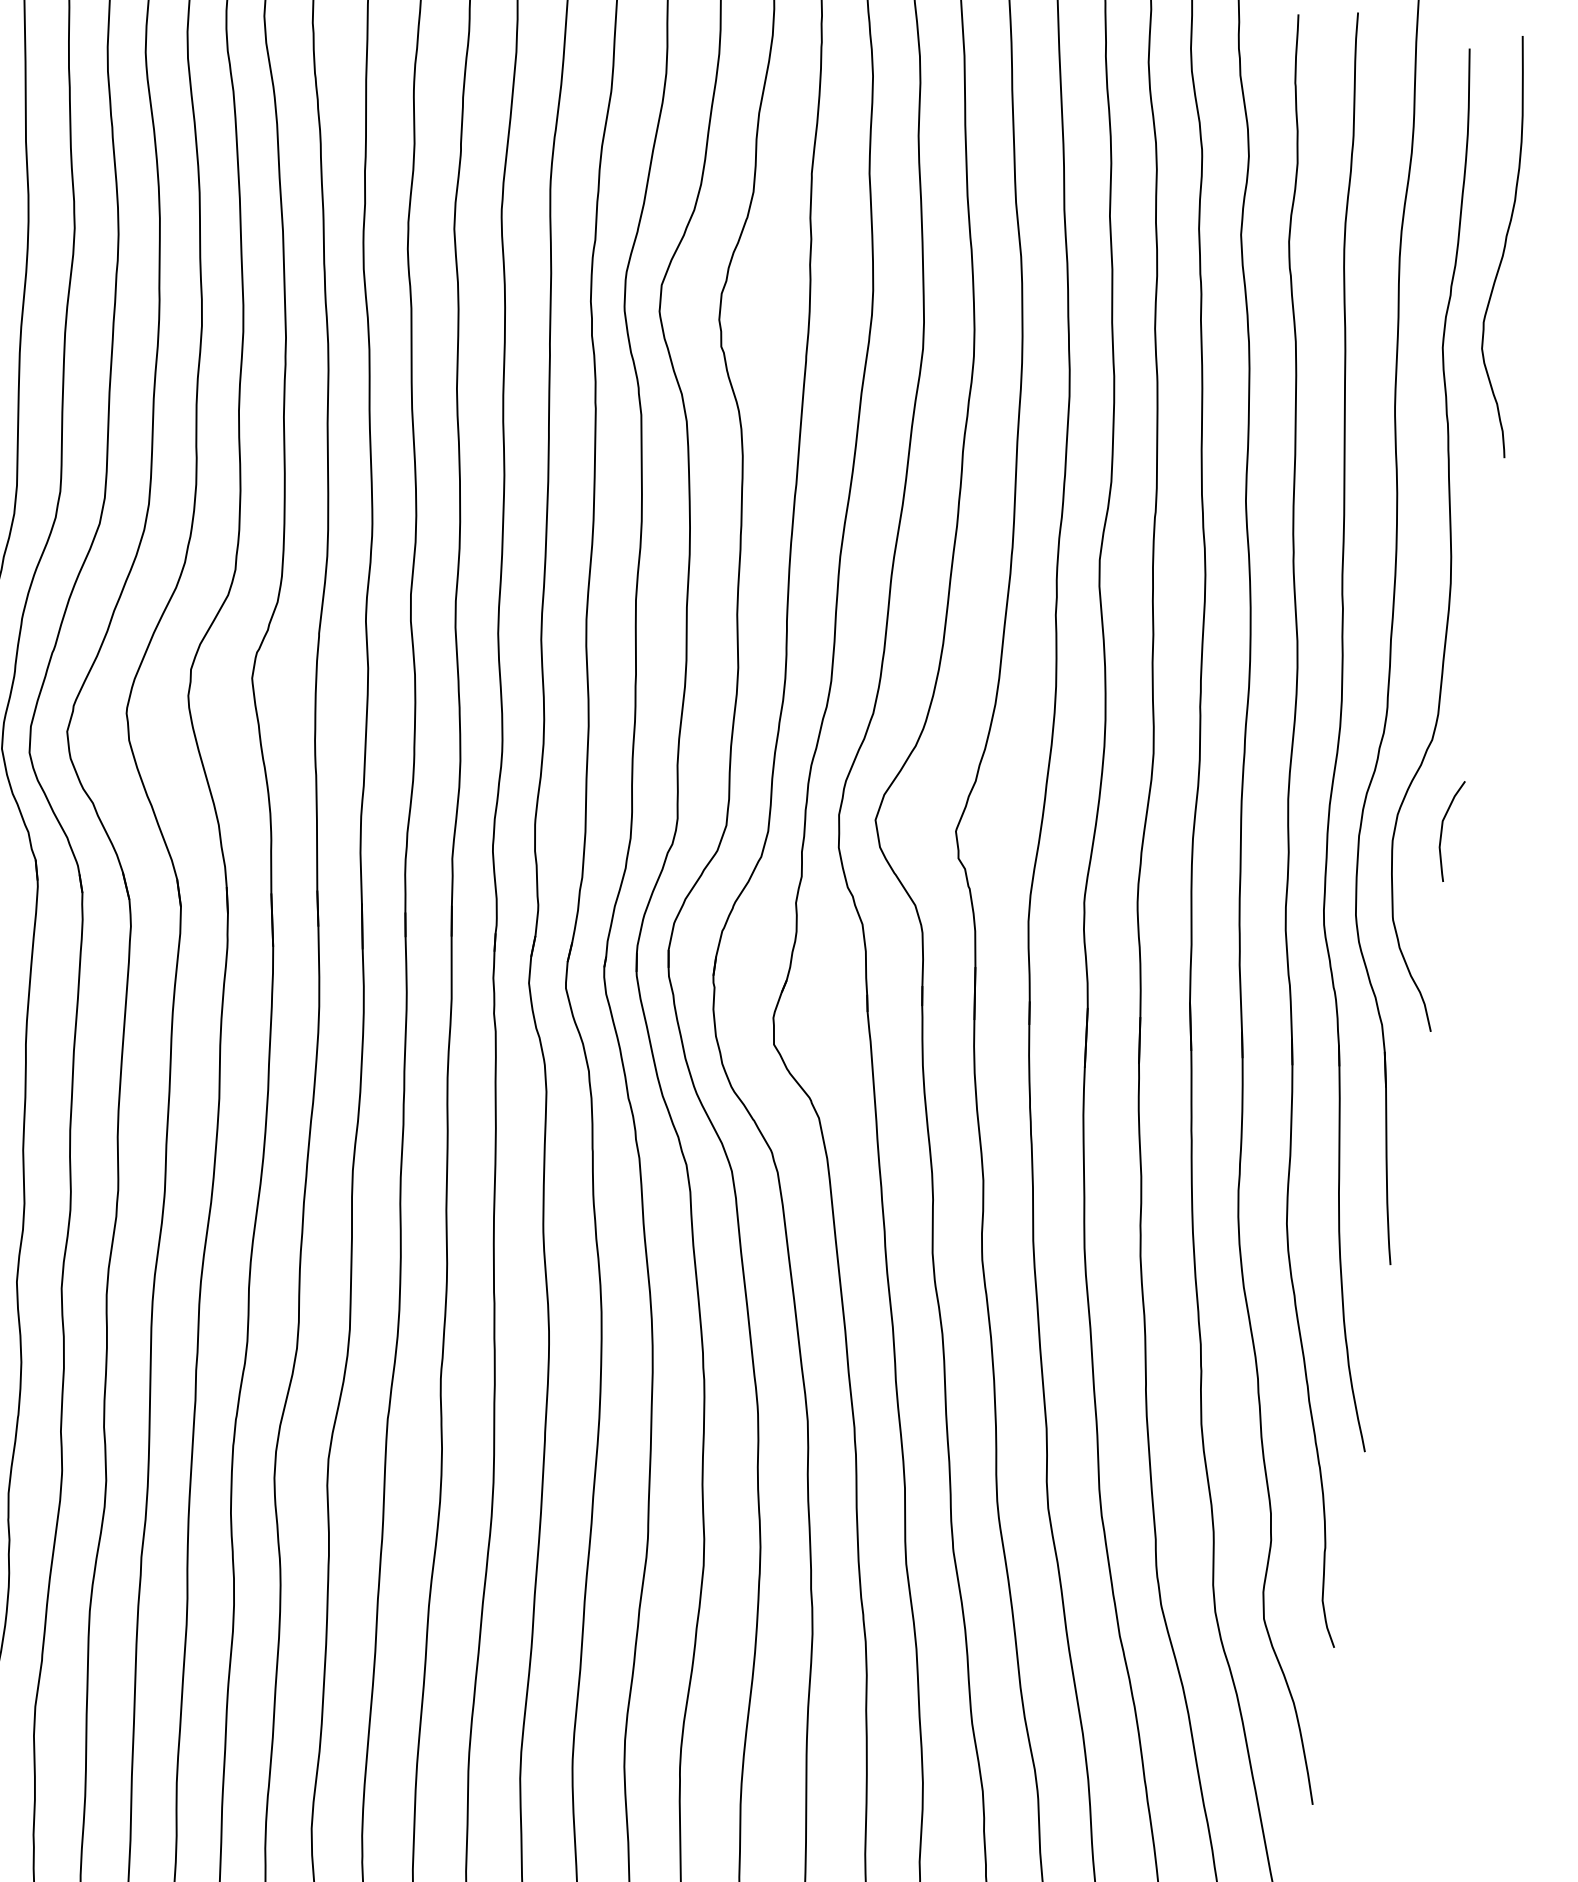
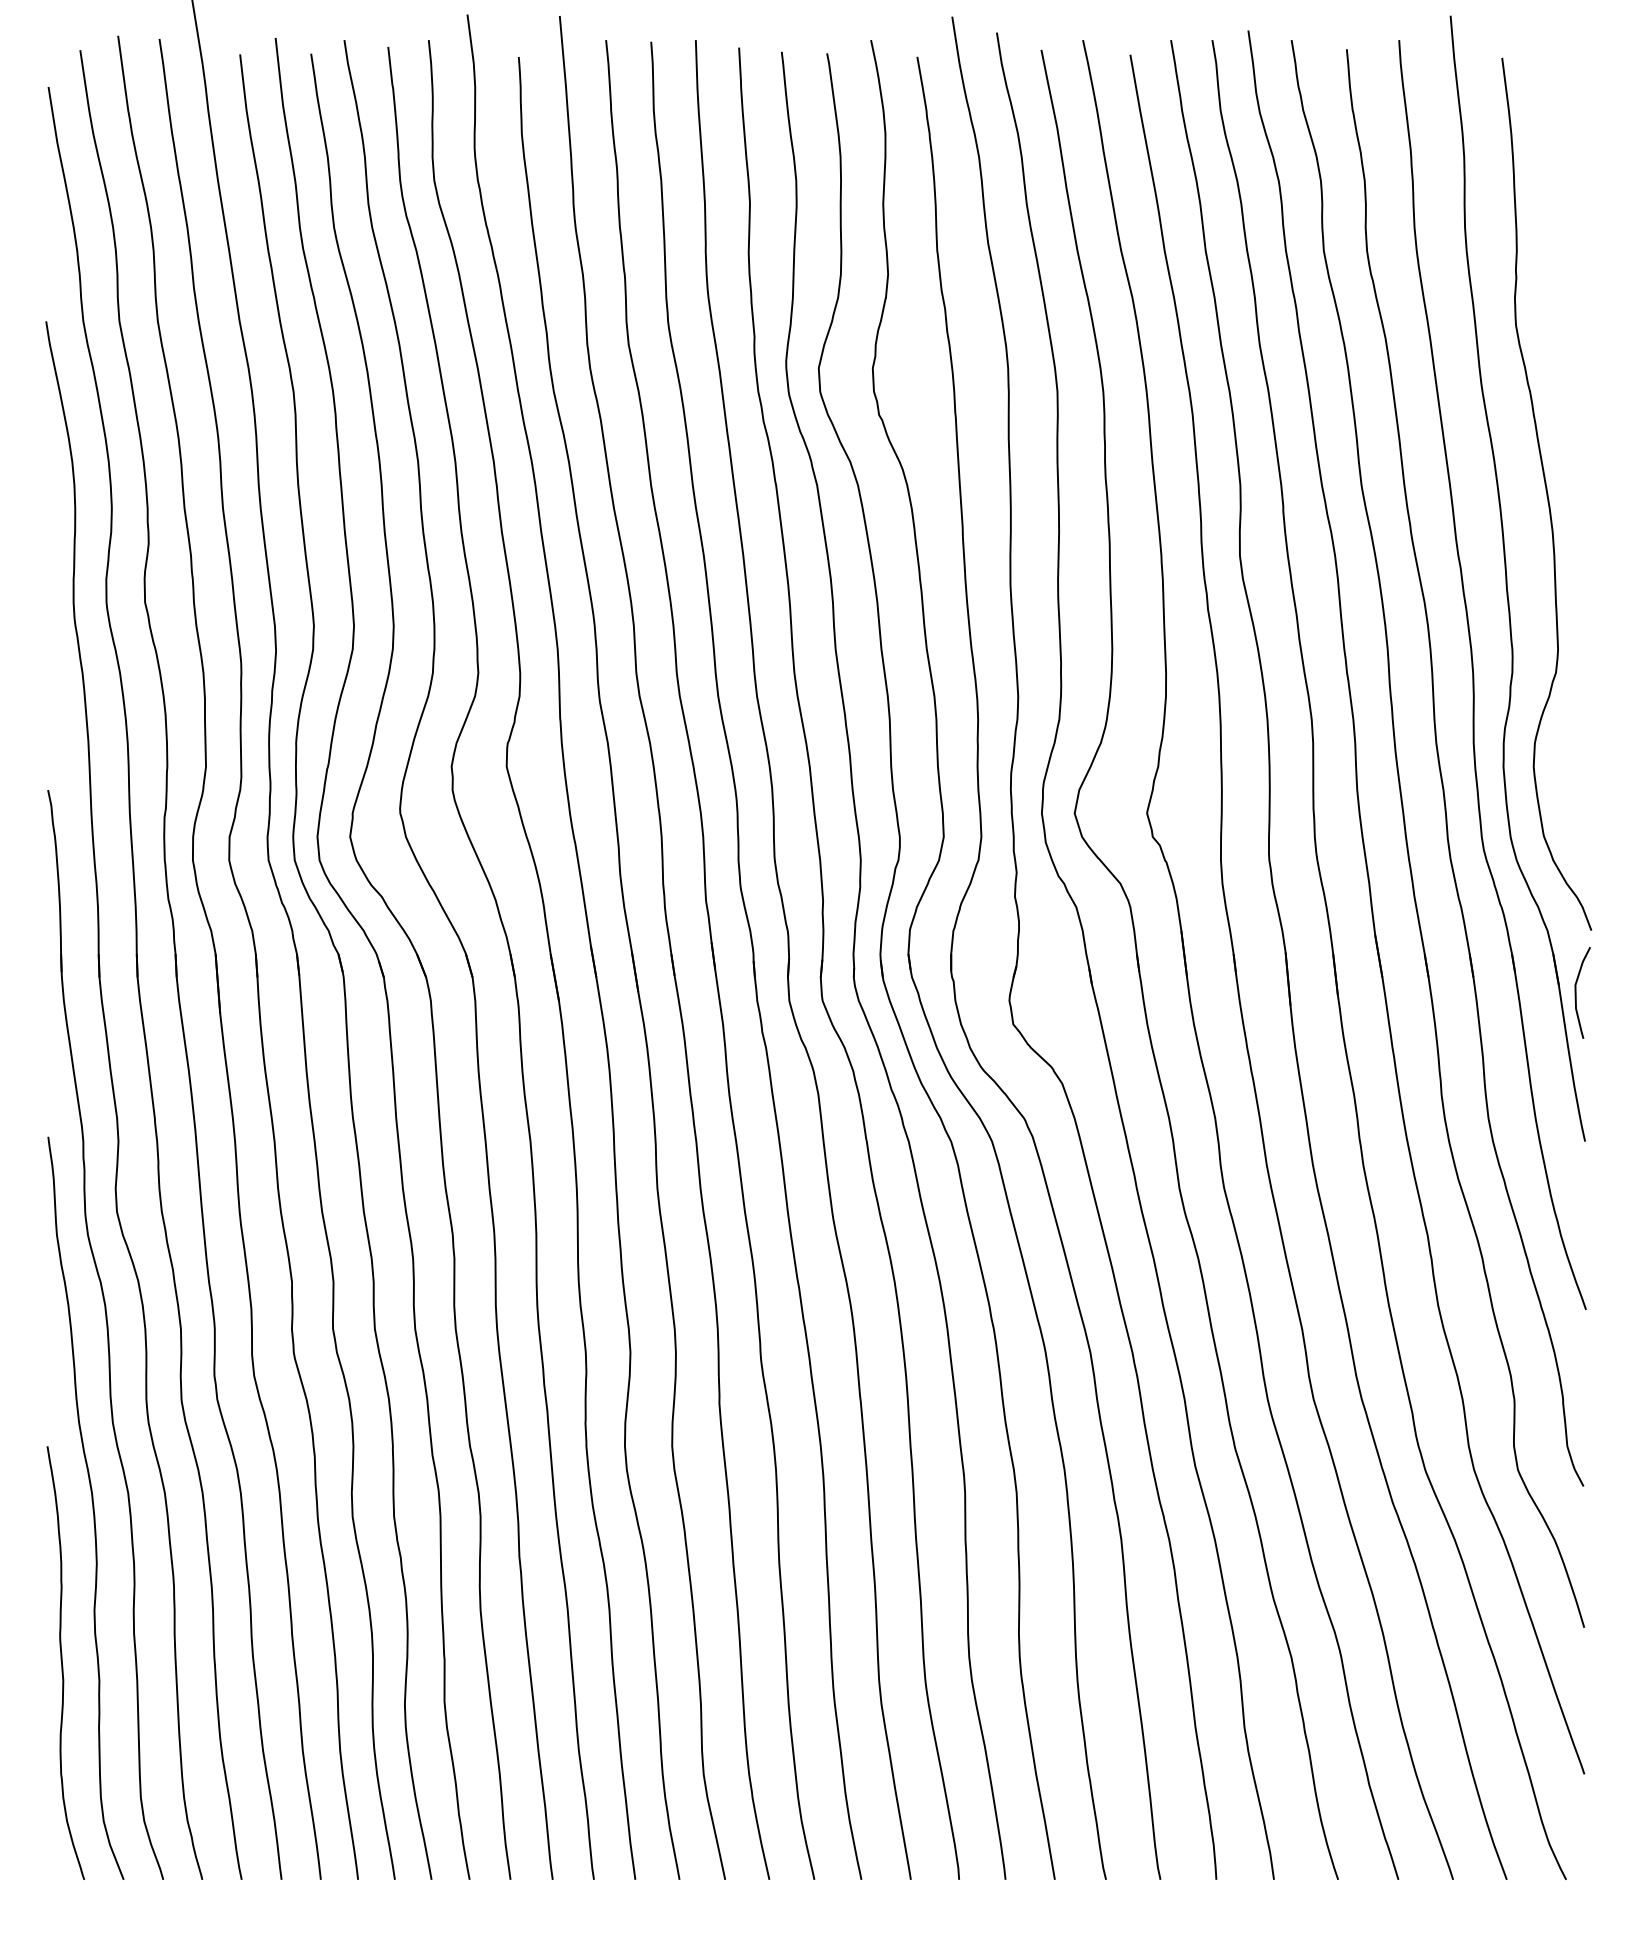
curve: (1506, 245) -> (1559, 227), removed
curve: (1442, 829) -> (1576, 992), moved

